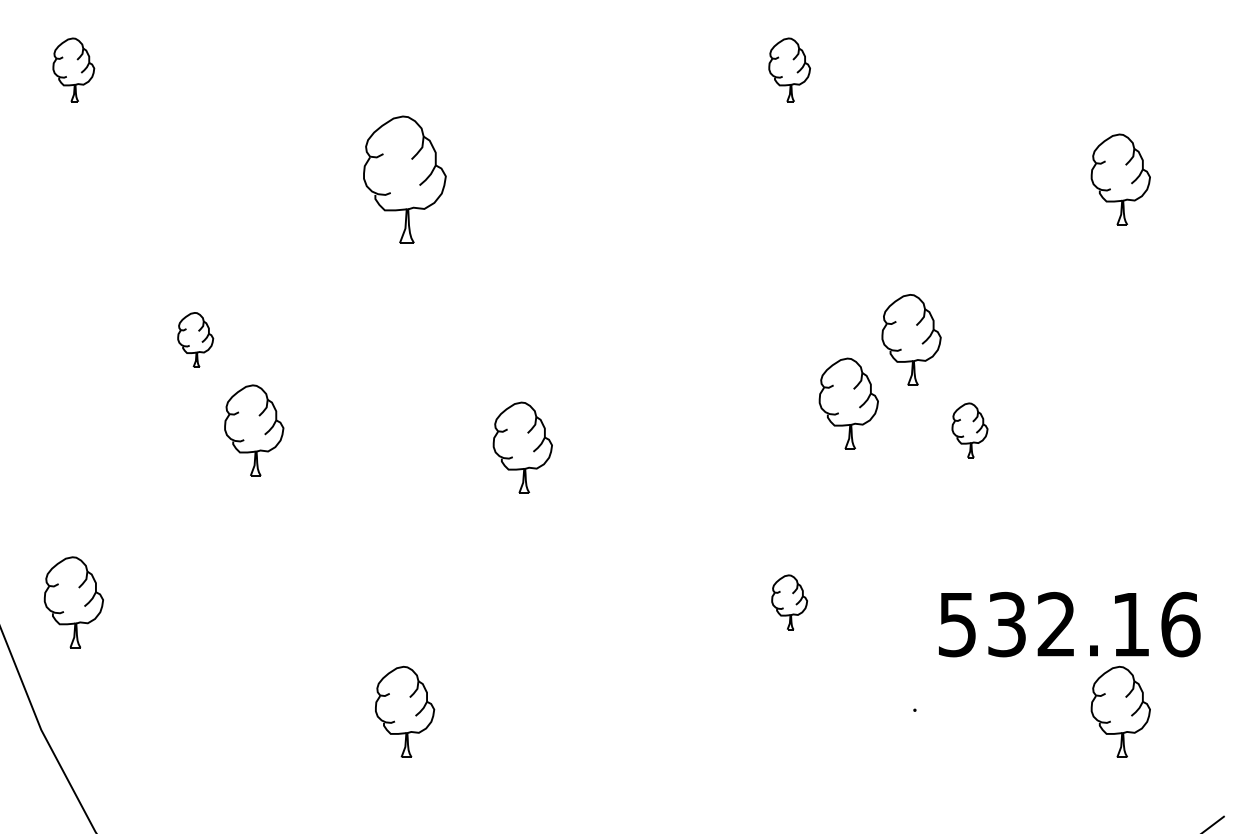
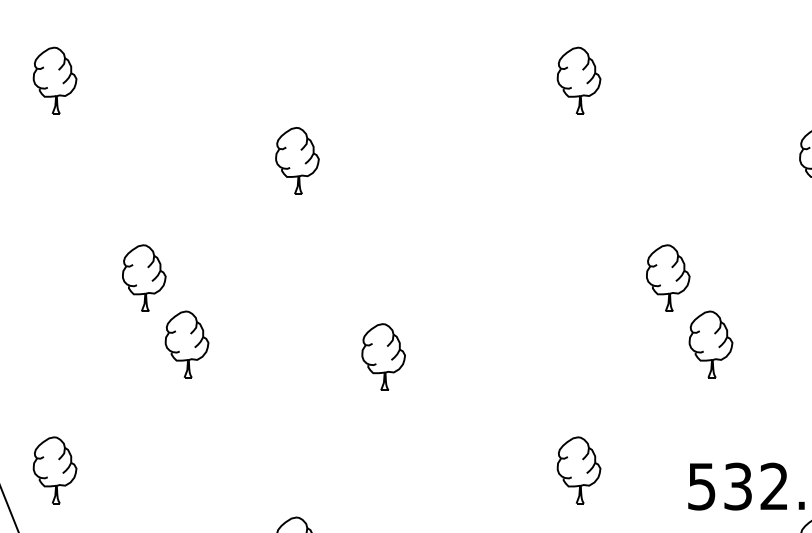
part: (73, 69) -> (54, 80), size x1.43
part: (789, 69) -> (578, 80), size x1.43
part: (405, 179) -> (297, 160), size x0.71
part: (195, 339) -> (144, 277), size x1.67
part: (848, 403) -> (622, 324), removed
part: (969, 430) -> (710, 344), size x1.67
part: (789, 602) -> (578, 470), size x1.67

